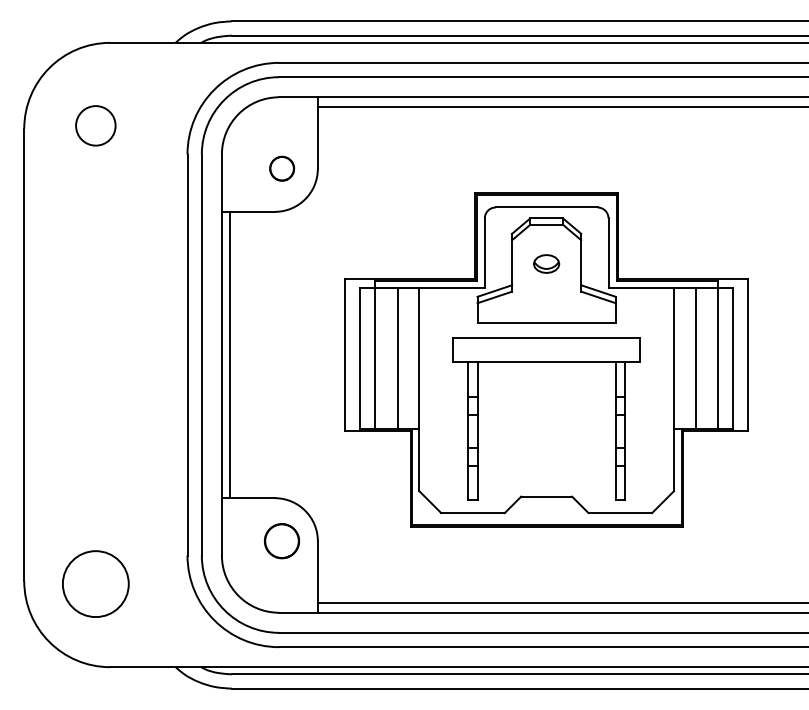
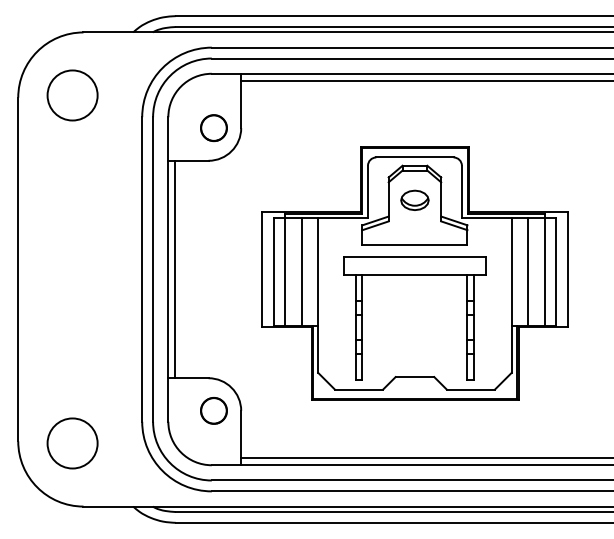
circle: (95, 125) -> (72, 95), size x1.67
circle: (282, 168) -> (214, 127), size x1.43
part: (546, 263) -> (414, 200), size x1.43

